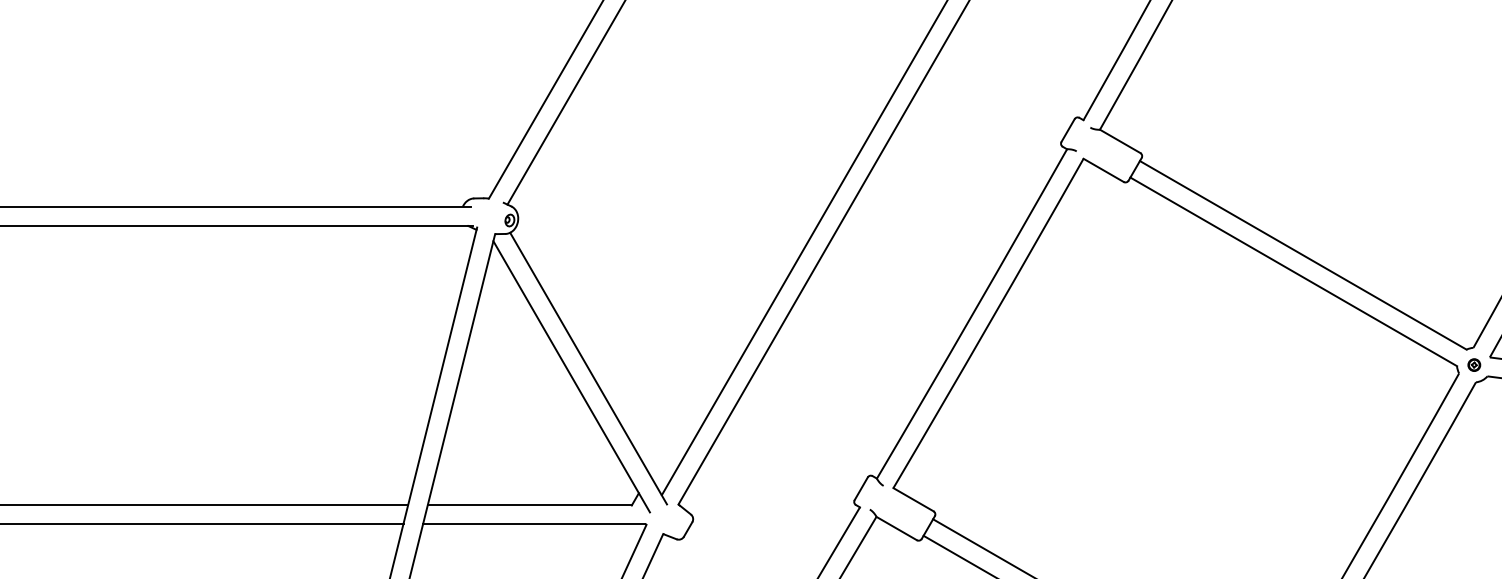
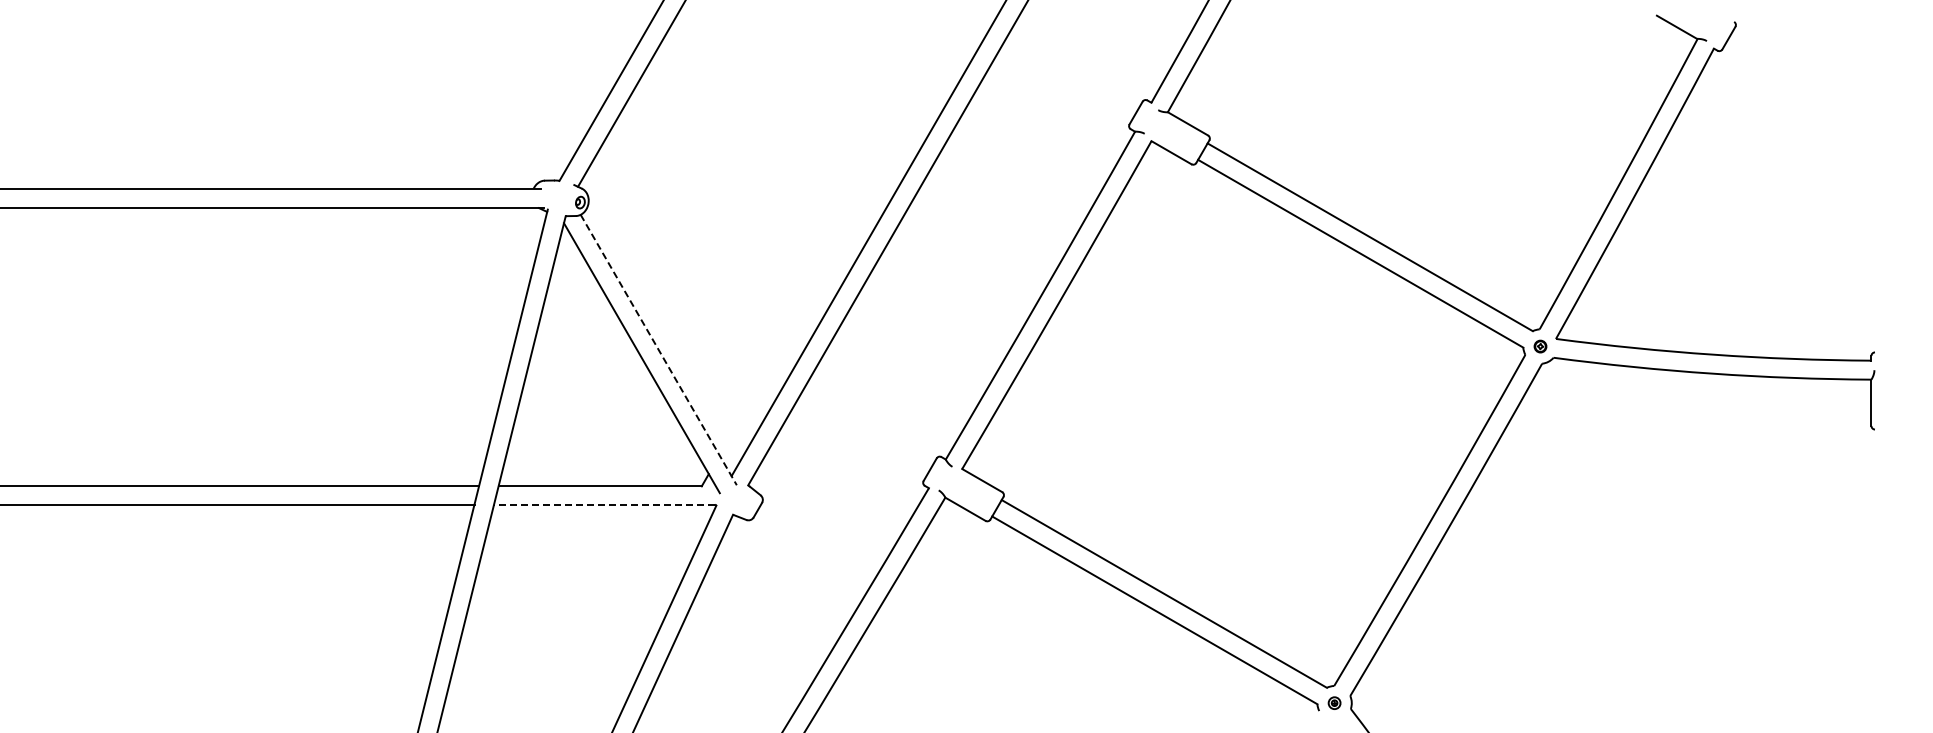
line: (589, 369) -> (659, 350), solid -> dashed
line: (534, 523) -> (604, 504), solid -> dashed

